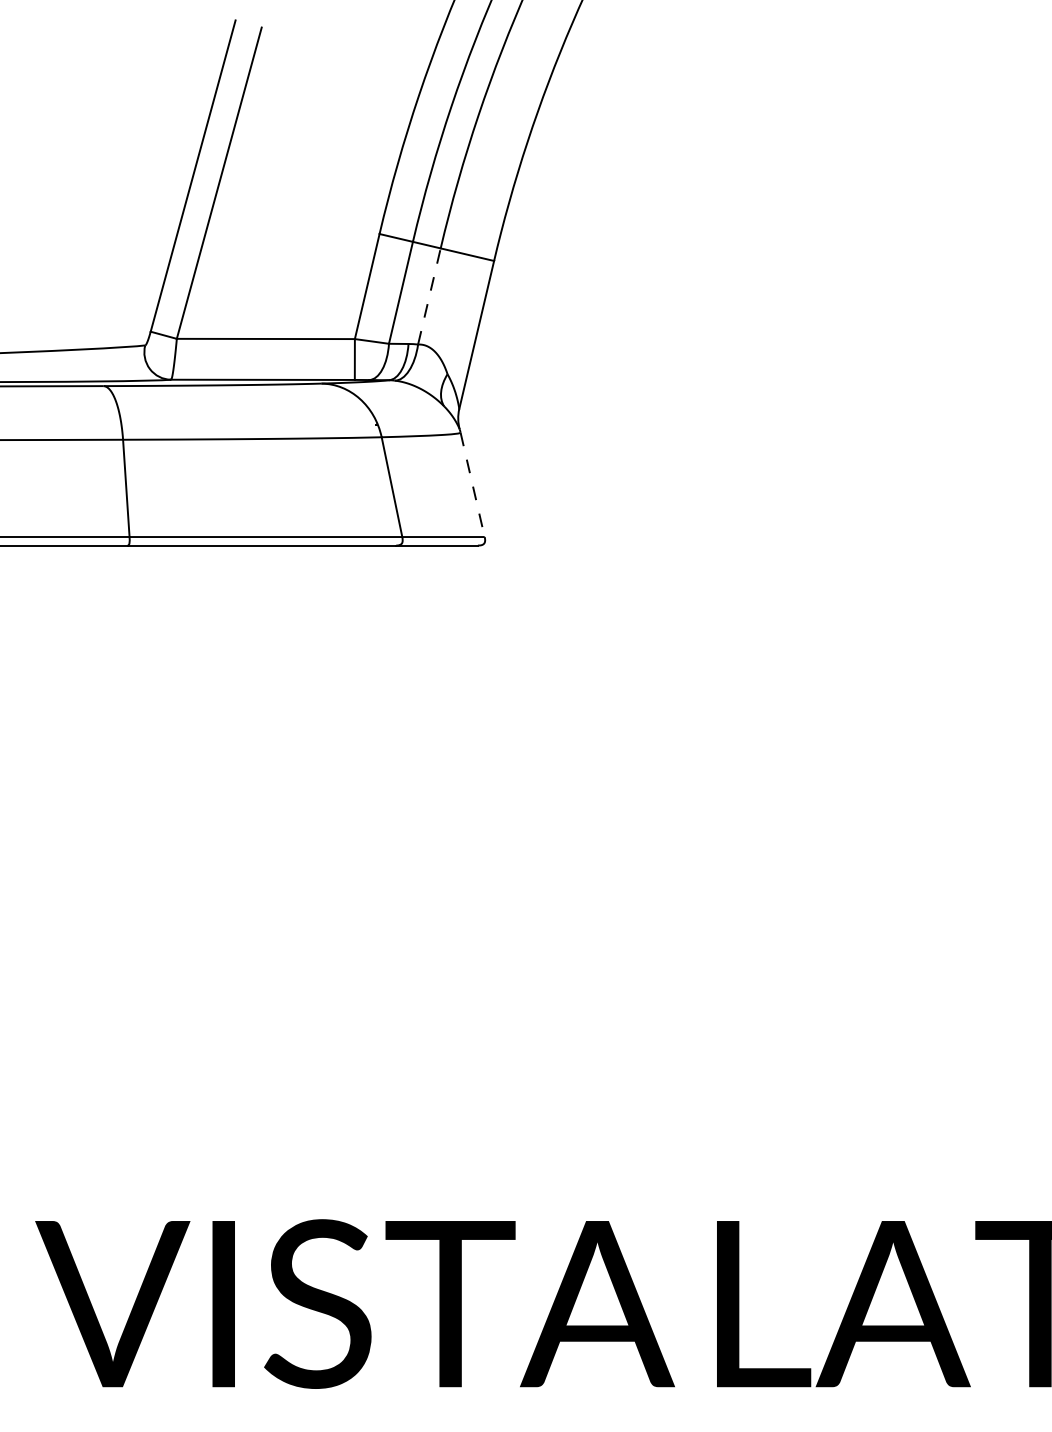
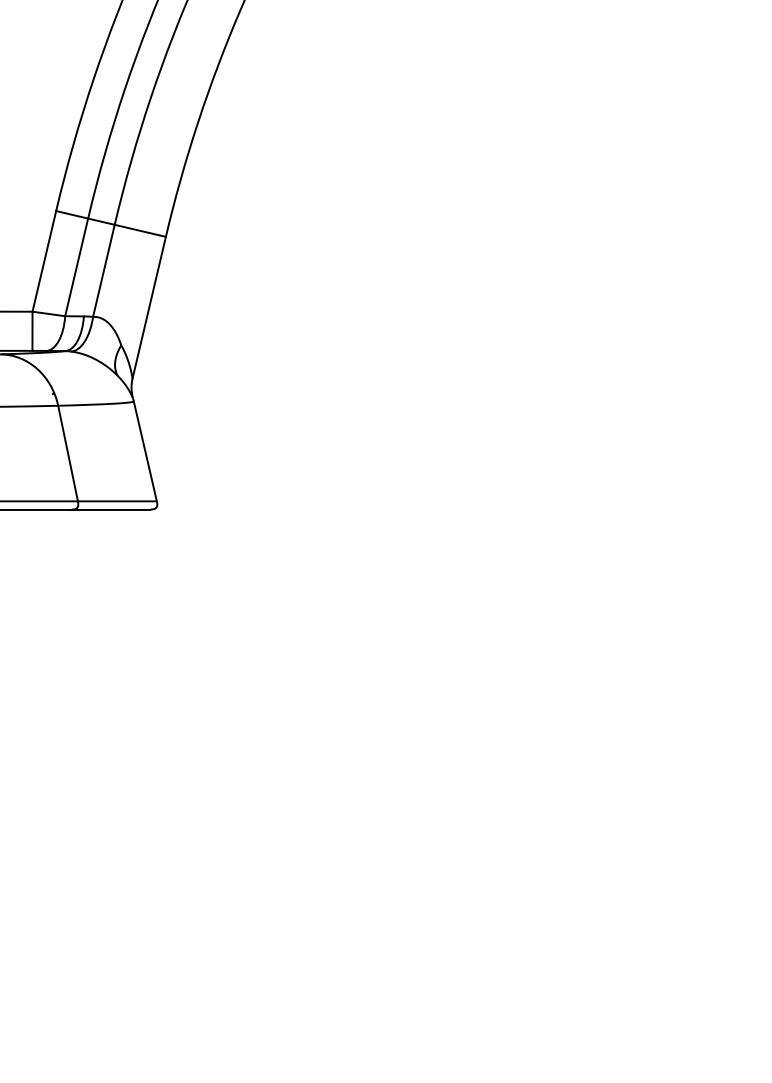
line: (429, 295) -> (104, 269), dashed -> solid
line: (472, 484) -> (145, 451), dashed -> solid

